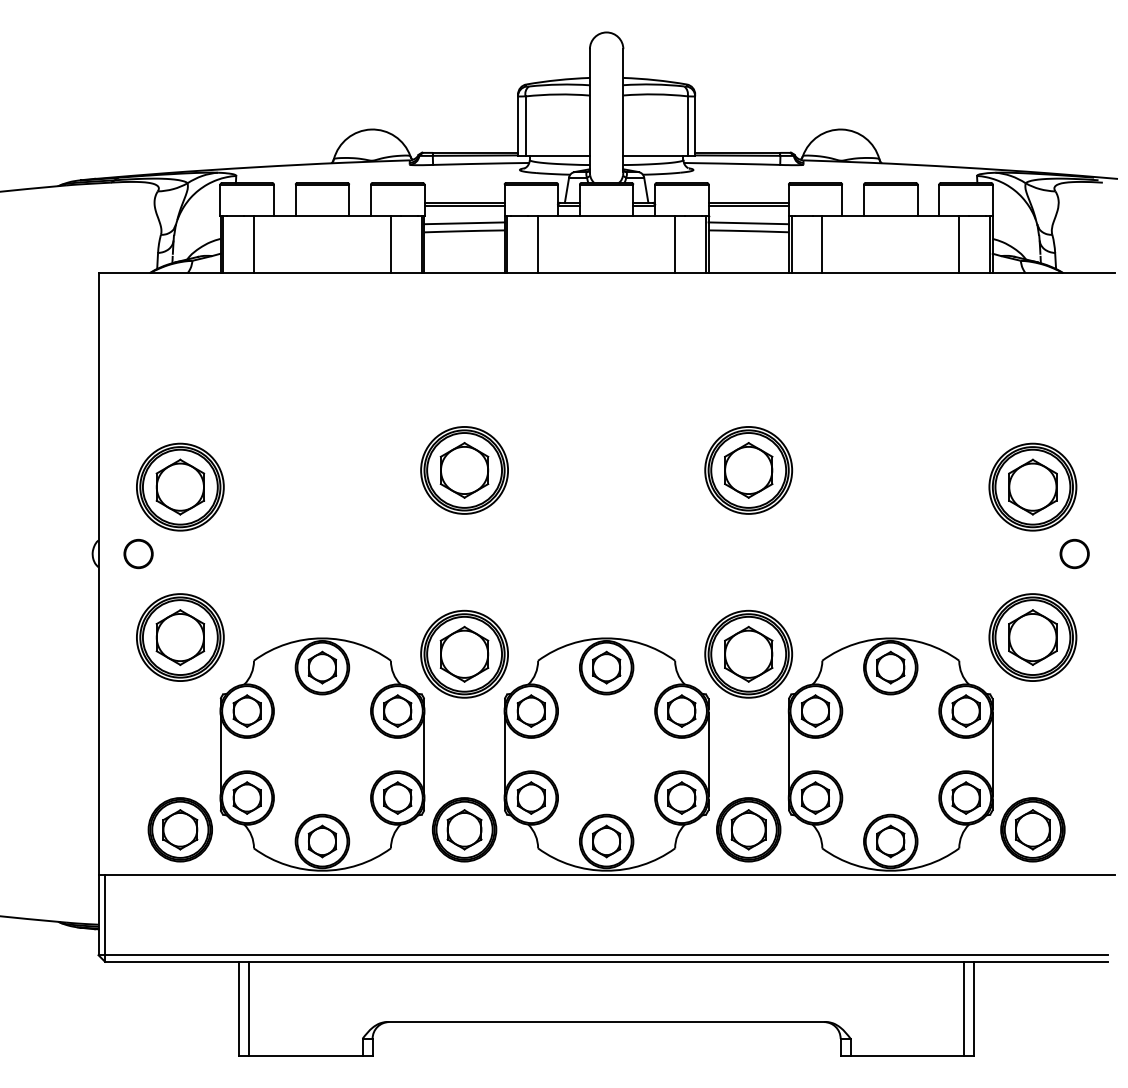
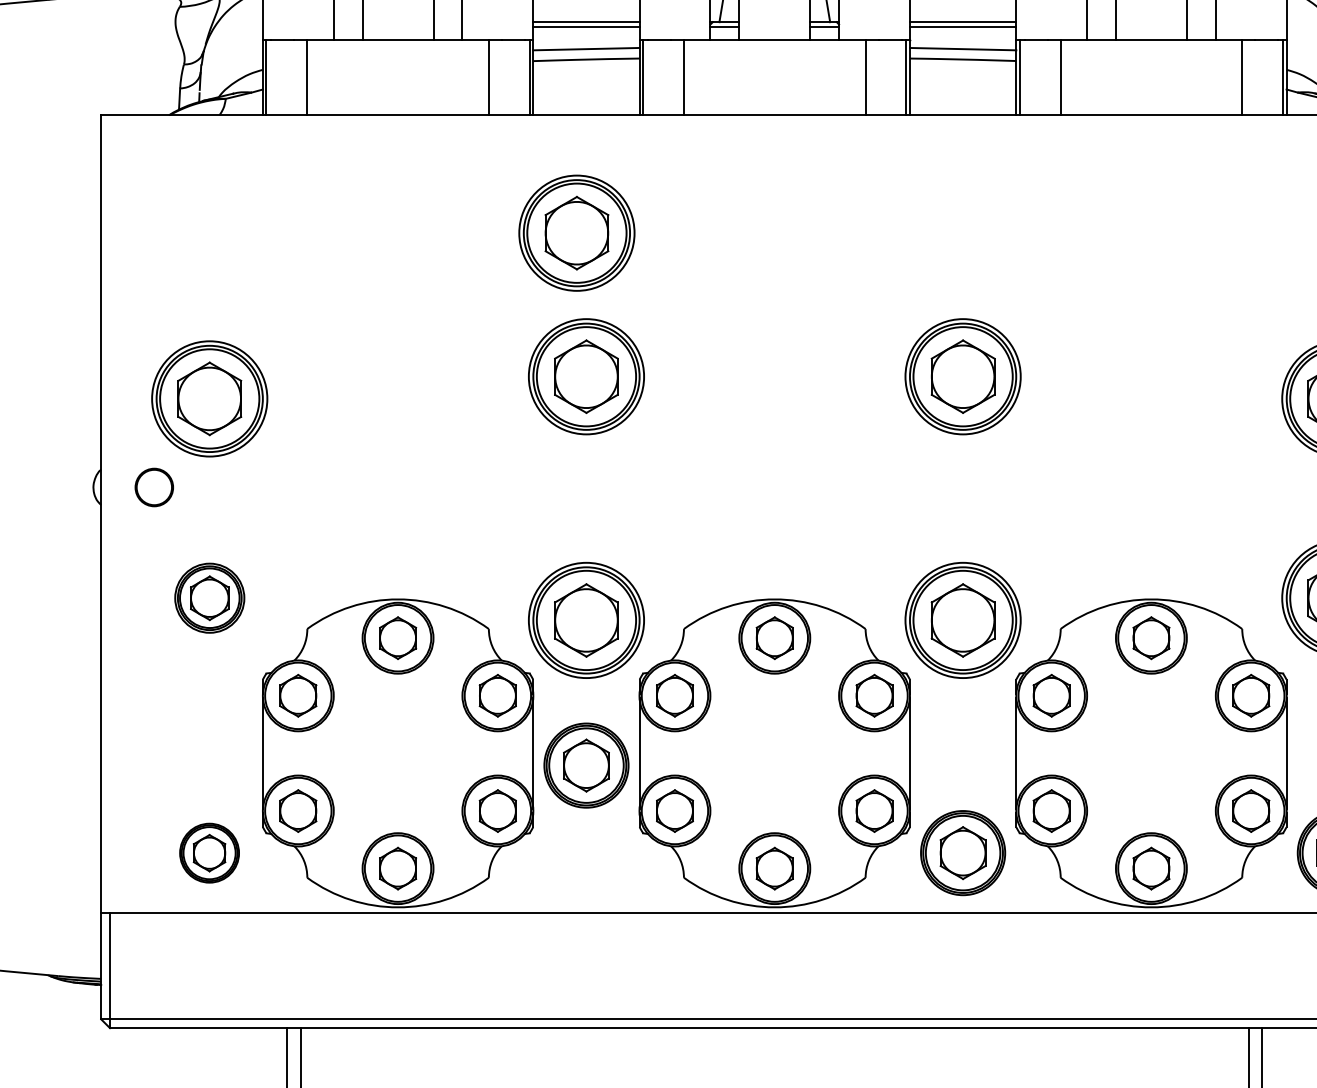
part: (457, 361) -> (577, 232), added
part: (180, 637) -> (209, 598), size x0.6
part: (179, 829) -> (208, 852), size x0.7
part: (464, 829) -> (586, 765), moved

